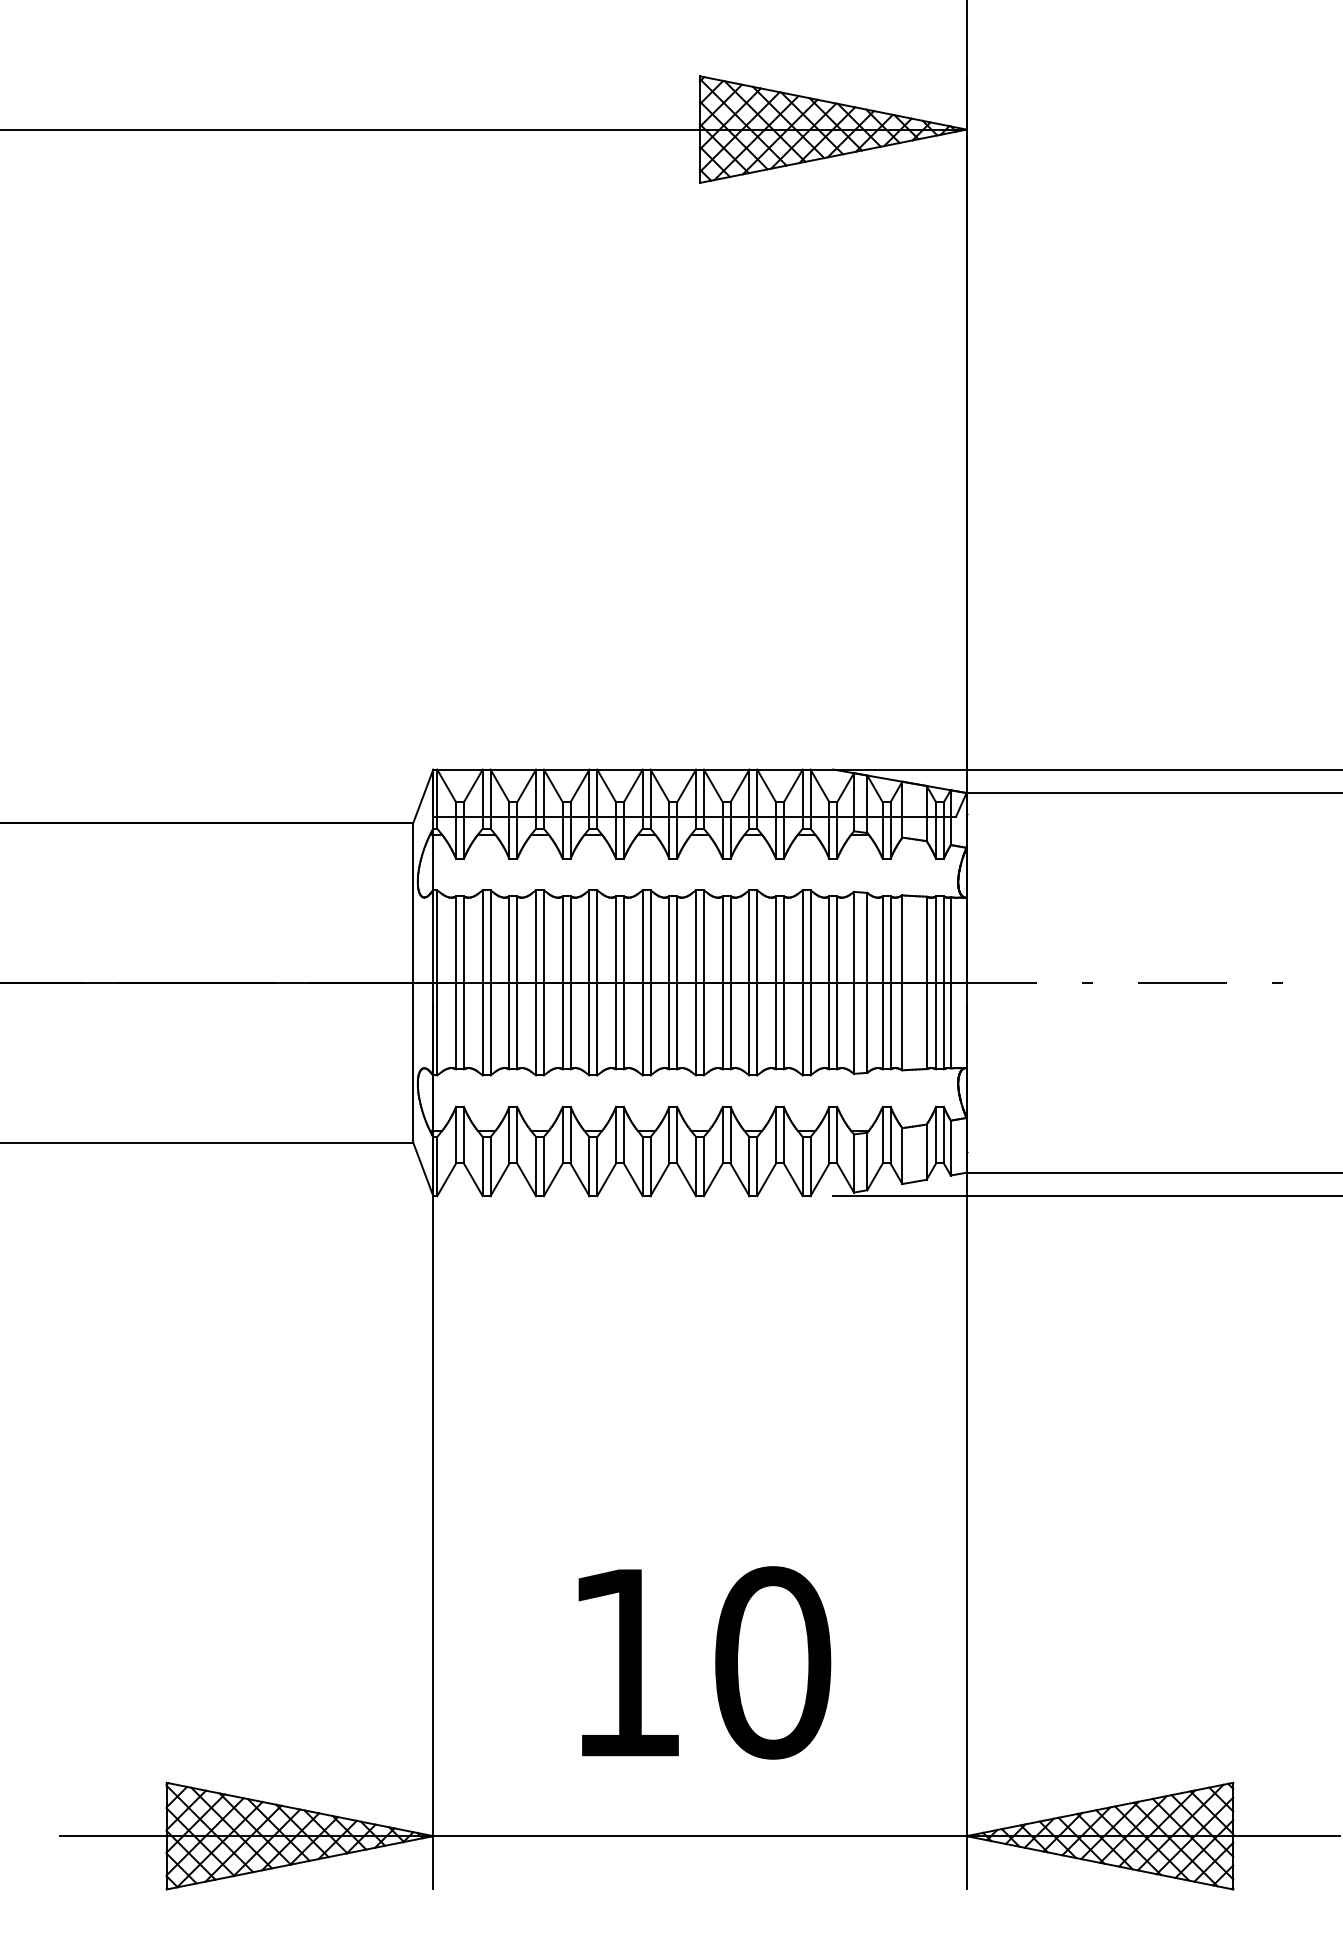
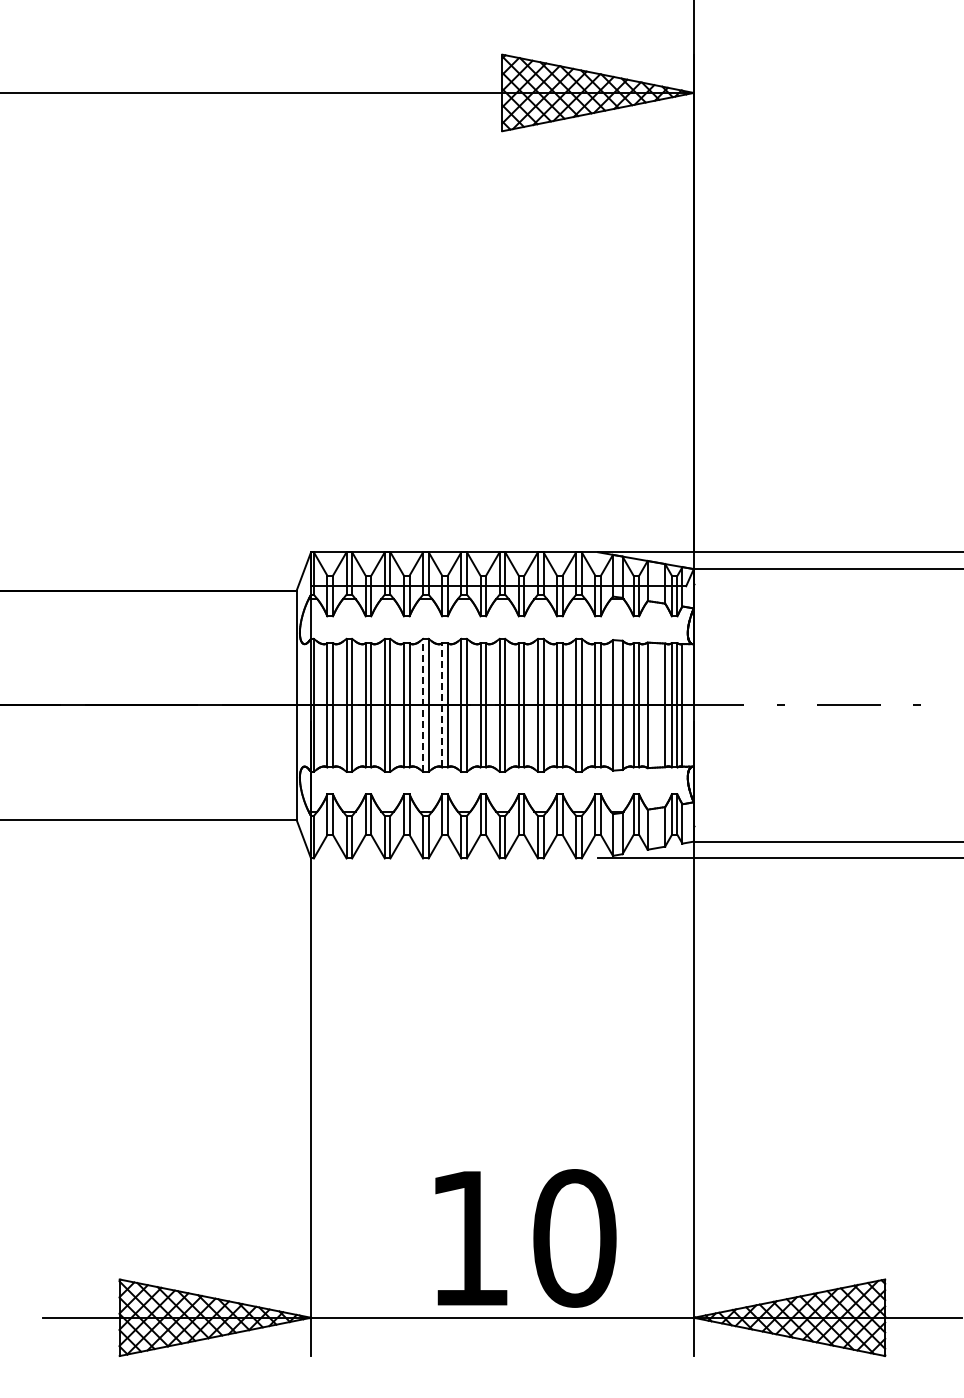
line: (589, 981) -> (423, 704), solid -> dashed
line: (616, 981) -> (442, 704), solid -> dashed
text: (704, 1662) -> (525, 1238), moved

